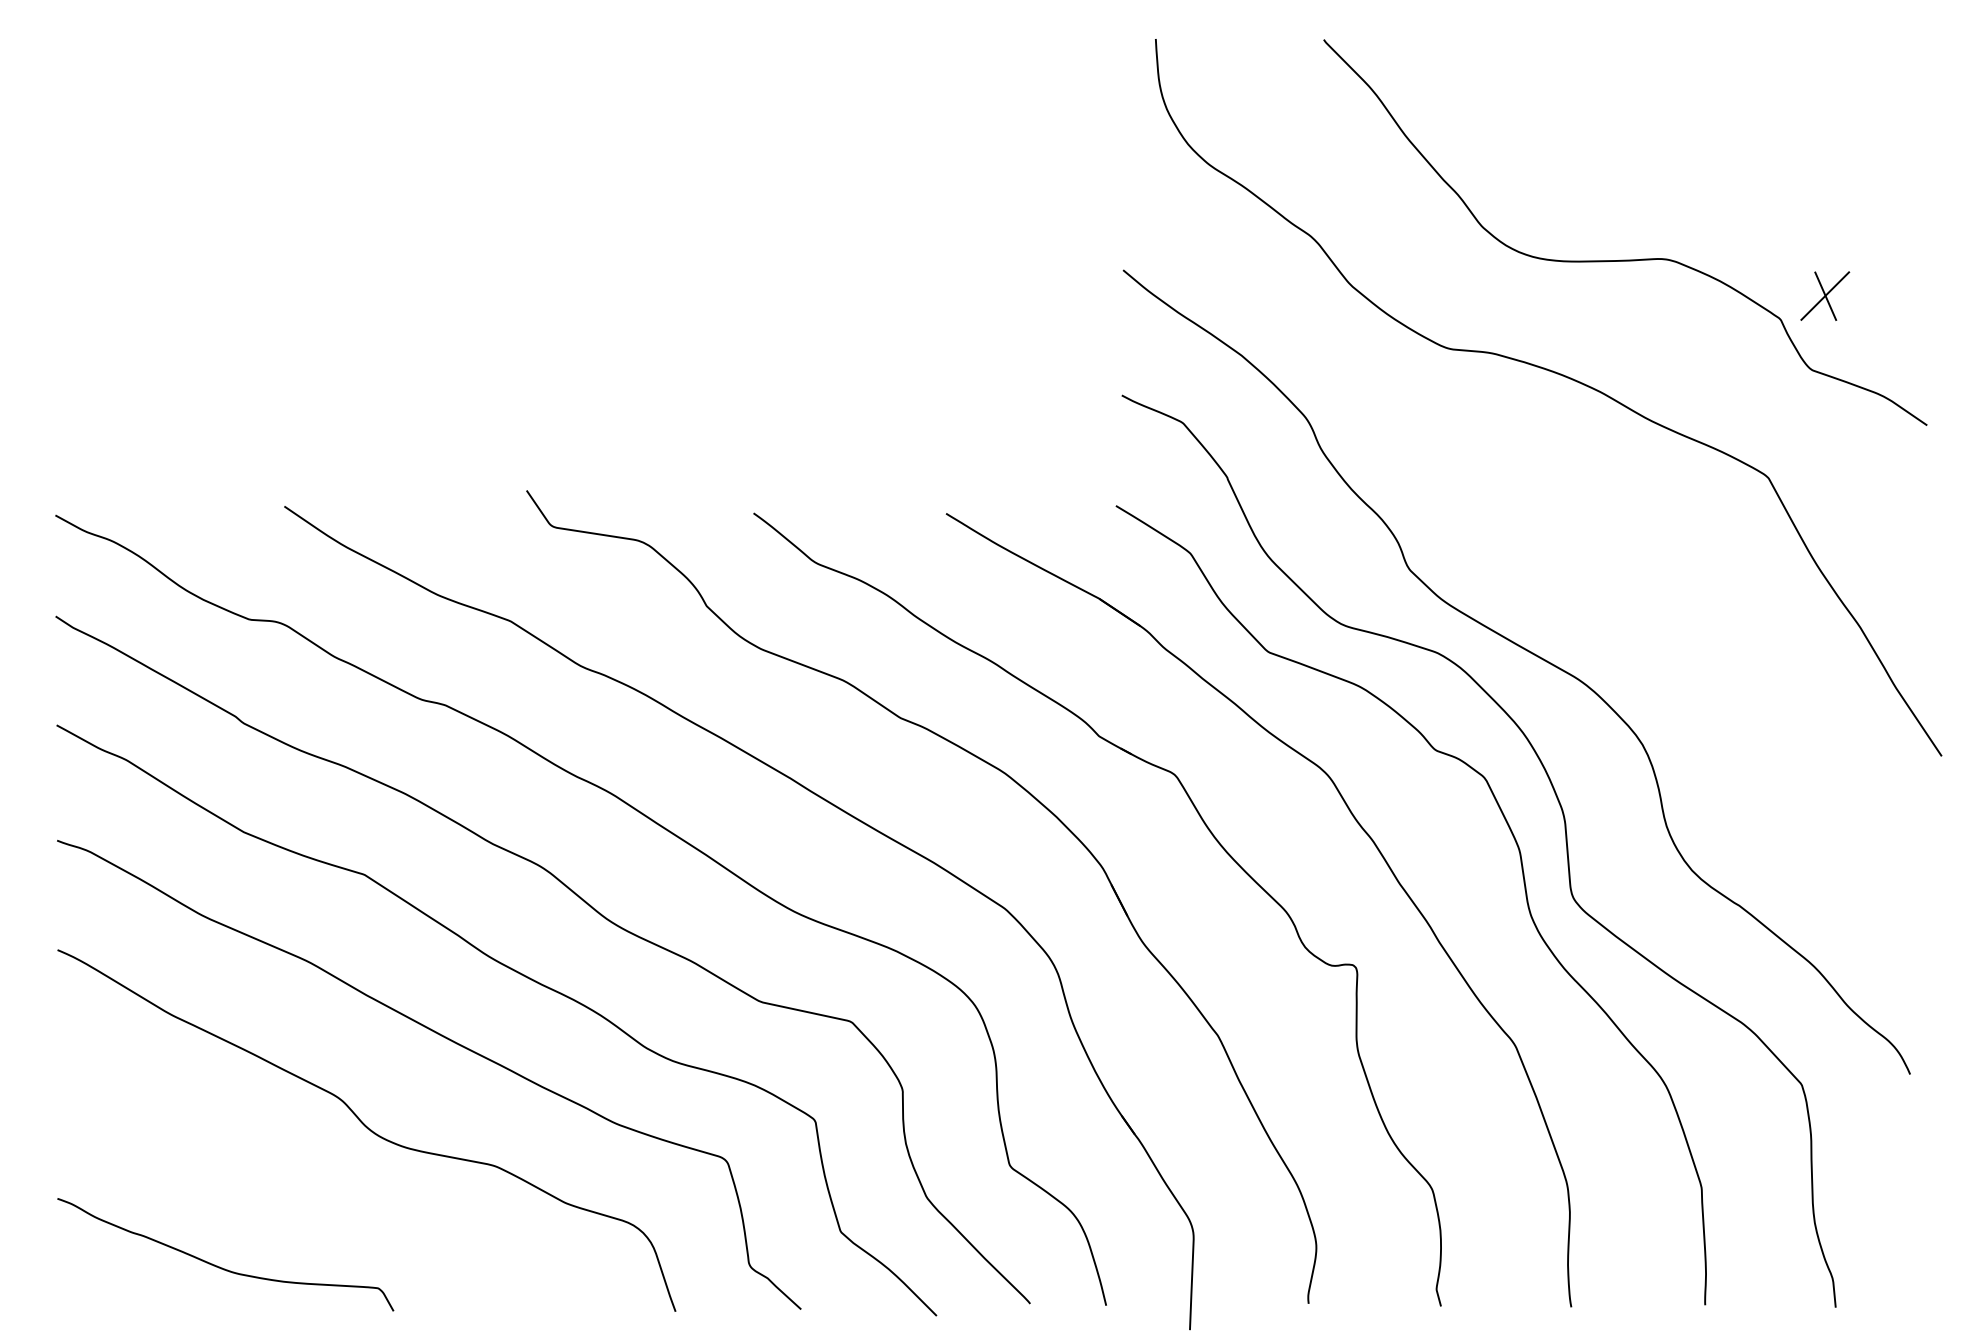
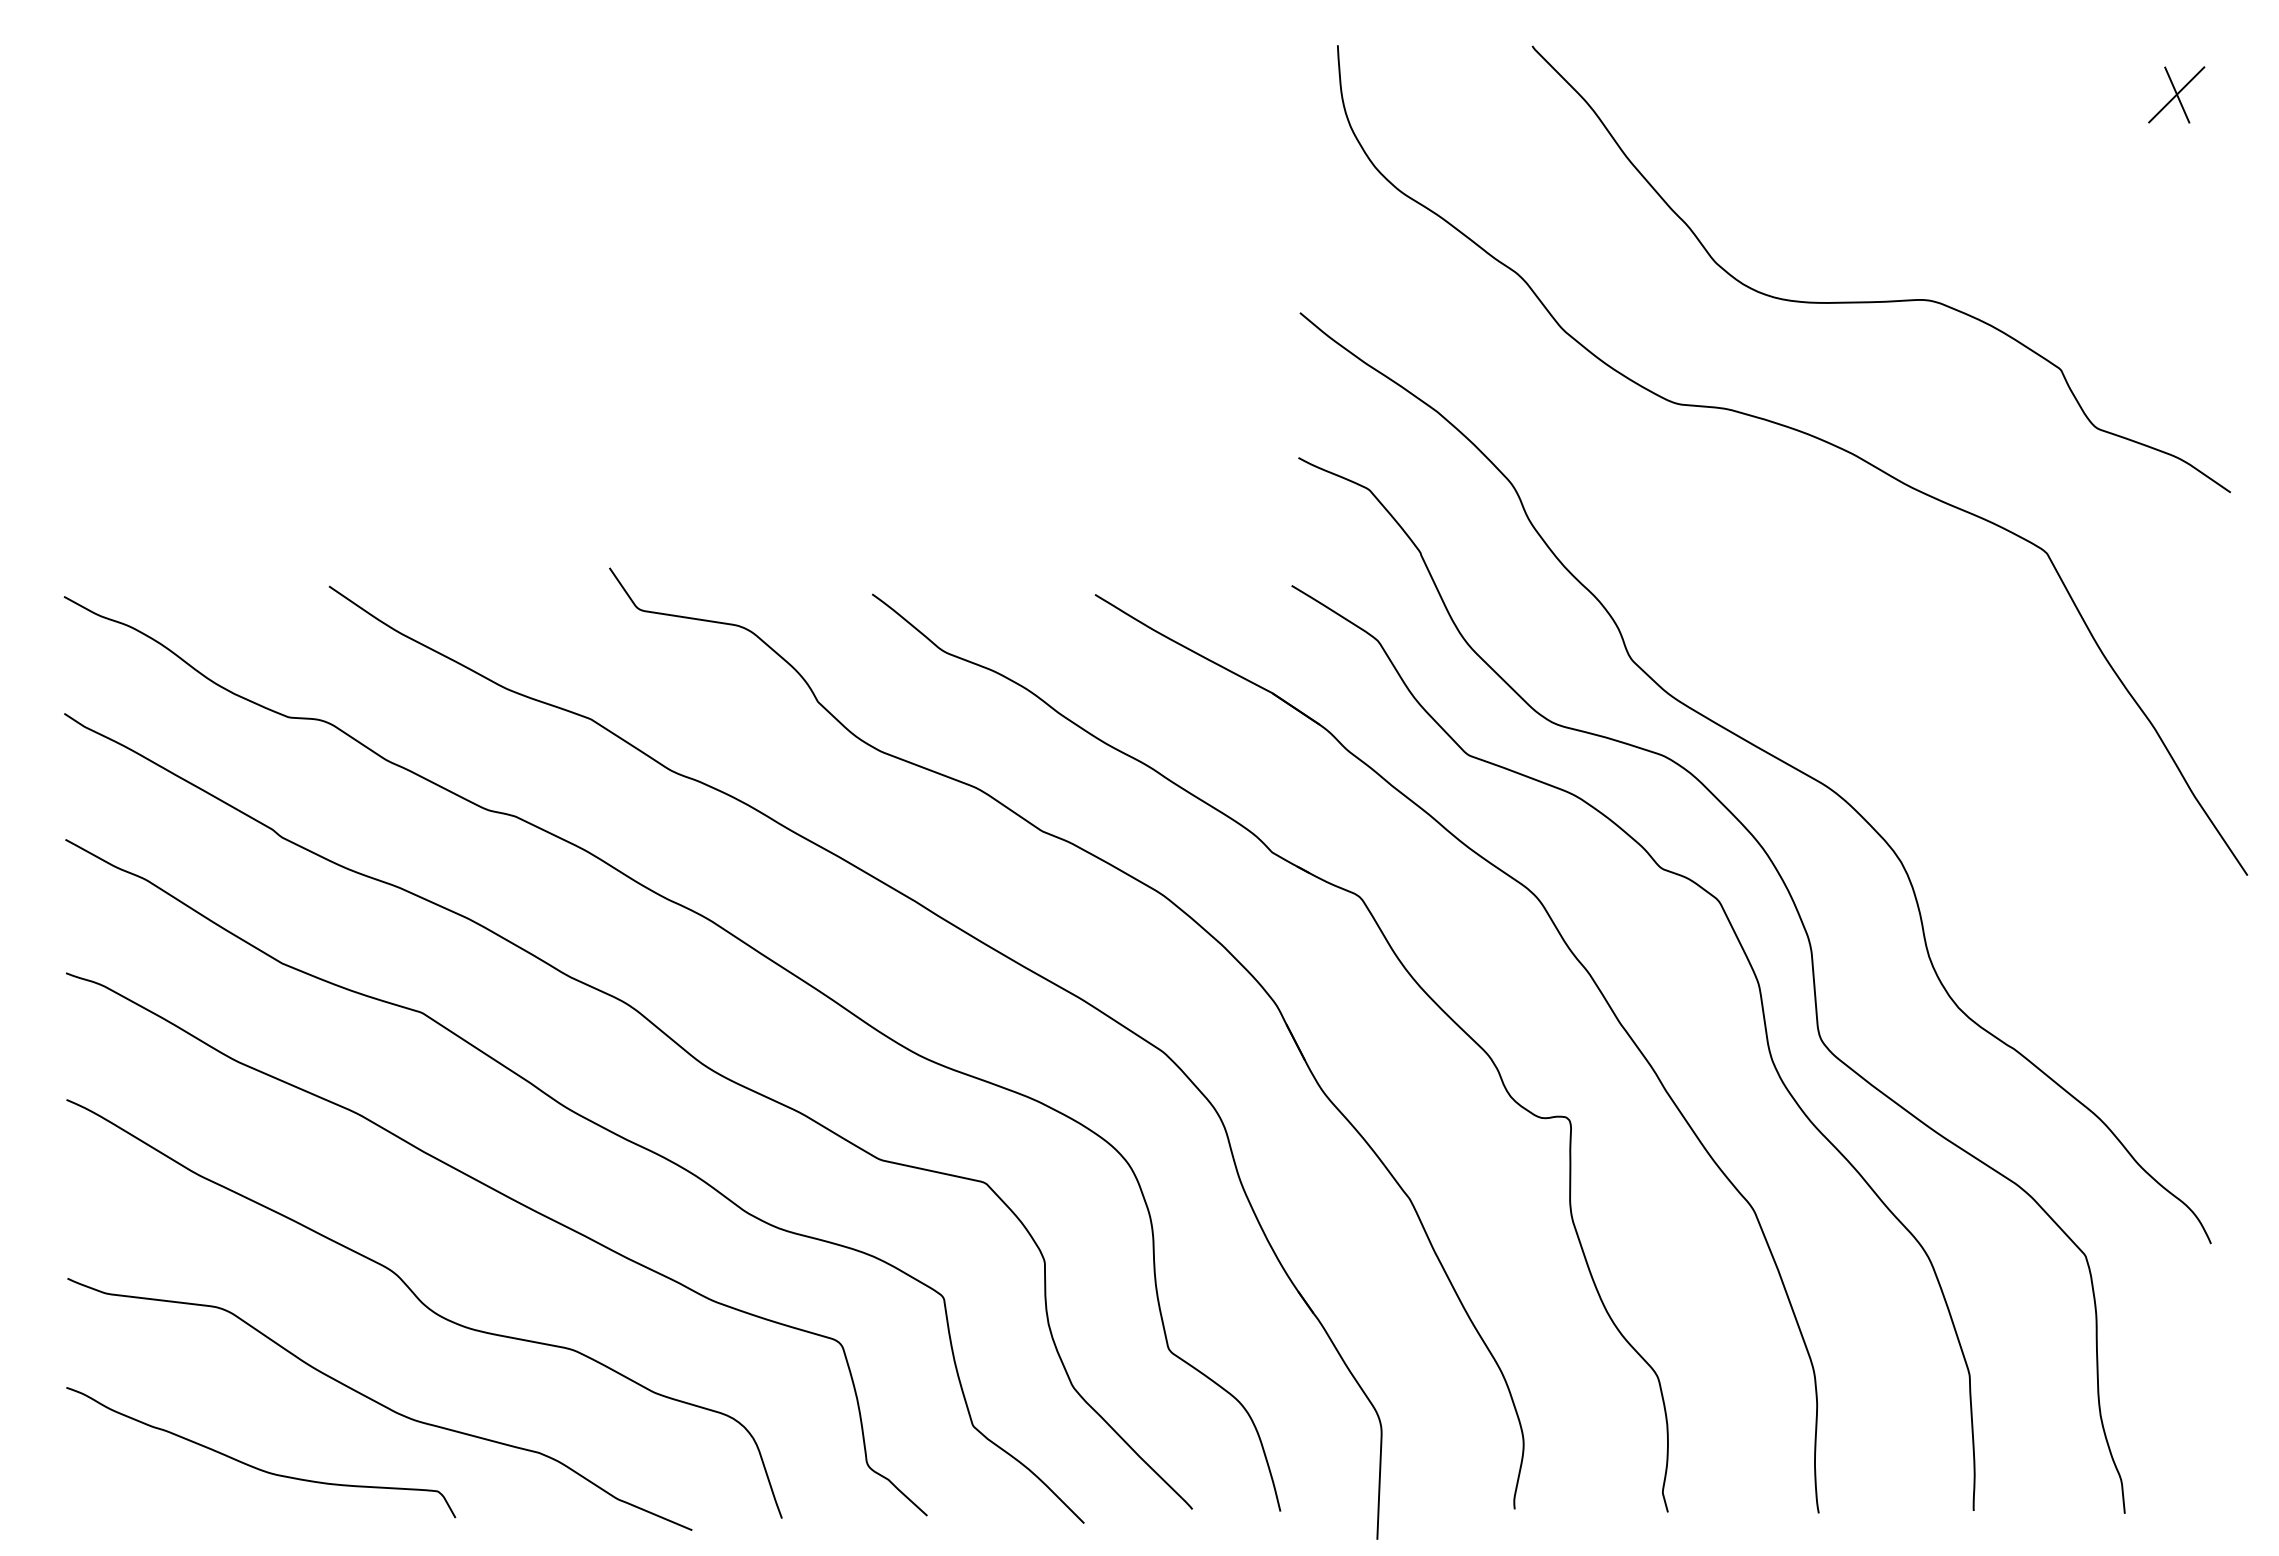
part: (1825, 295) -> (2176, 94), moved
curve: (327, 1213) -> (379, 1404), added

